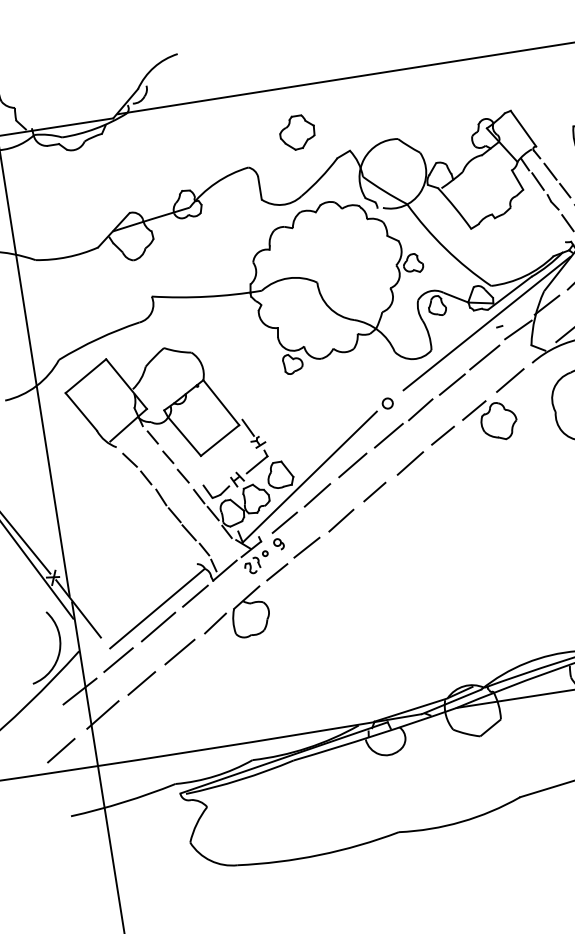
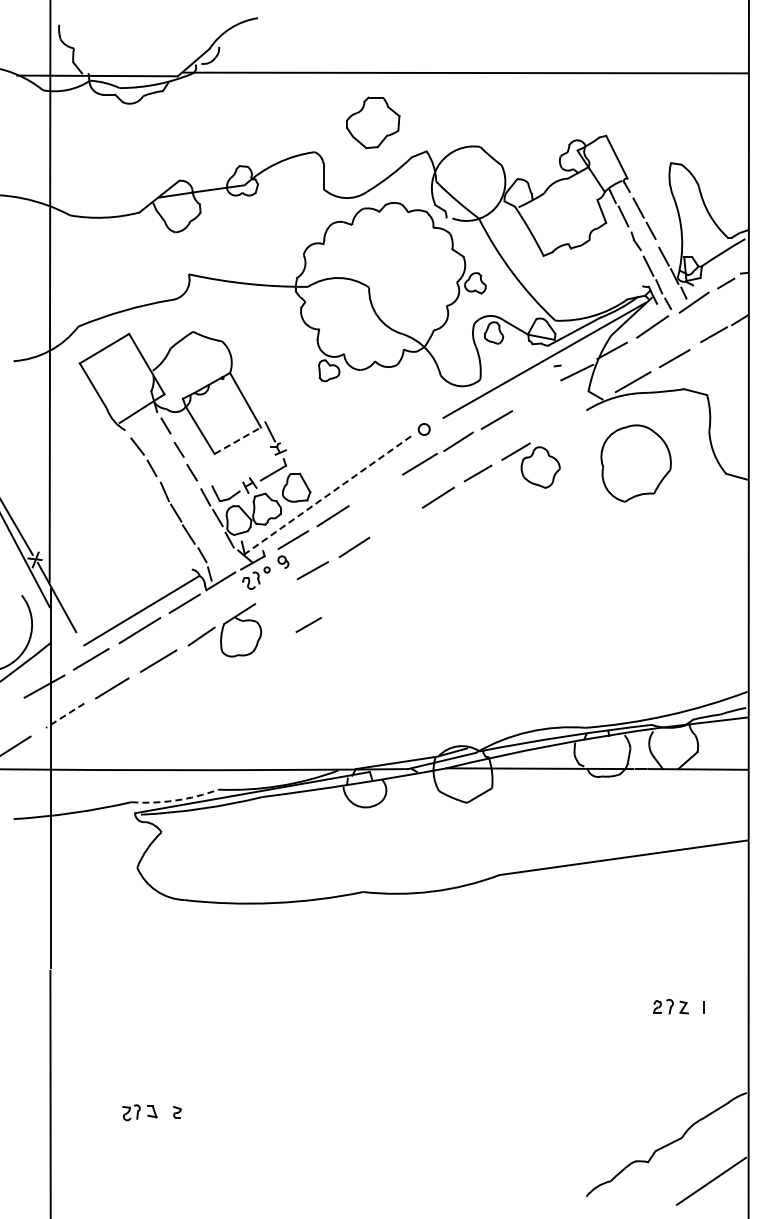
part: (297, 133) -> (373, 123), size x1.4
line: (484, 357) -> (535, 396), removed
line: (509, 380) -> (559, 425), removed
line: (219, 440) -> (237, 440), solid -> dashed
line: (352, 465) -> (375, 489), removed
line: (309, 477) -> (327, 495), solid -> dashed
line: (375, 492) -> (395, 522), removed
line: (276, 571) -> (308, 624), moved
line: (103, 714) -> (65, 715), solid -> dashed
arc: (215, 776) -> (175, 800), solid -> dashed

